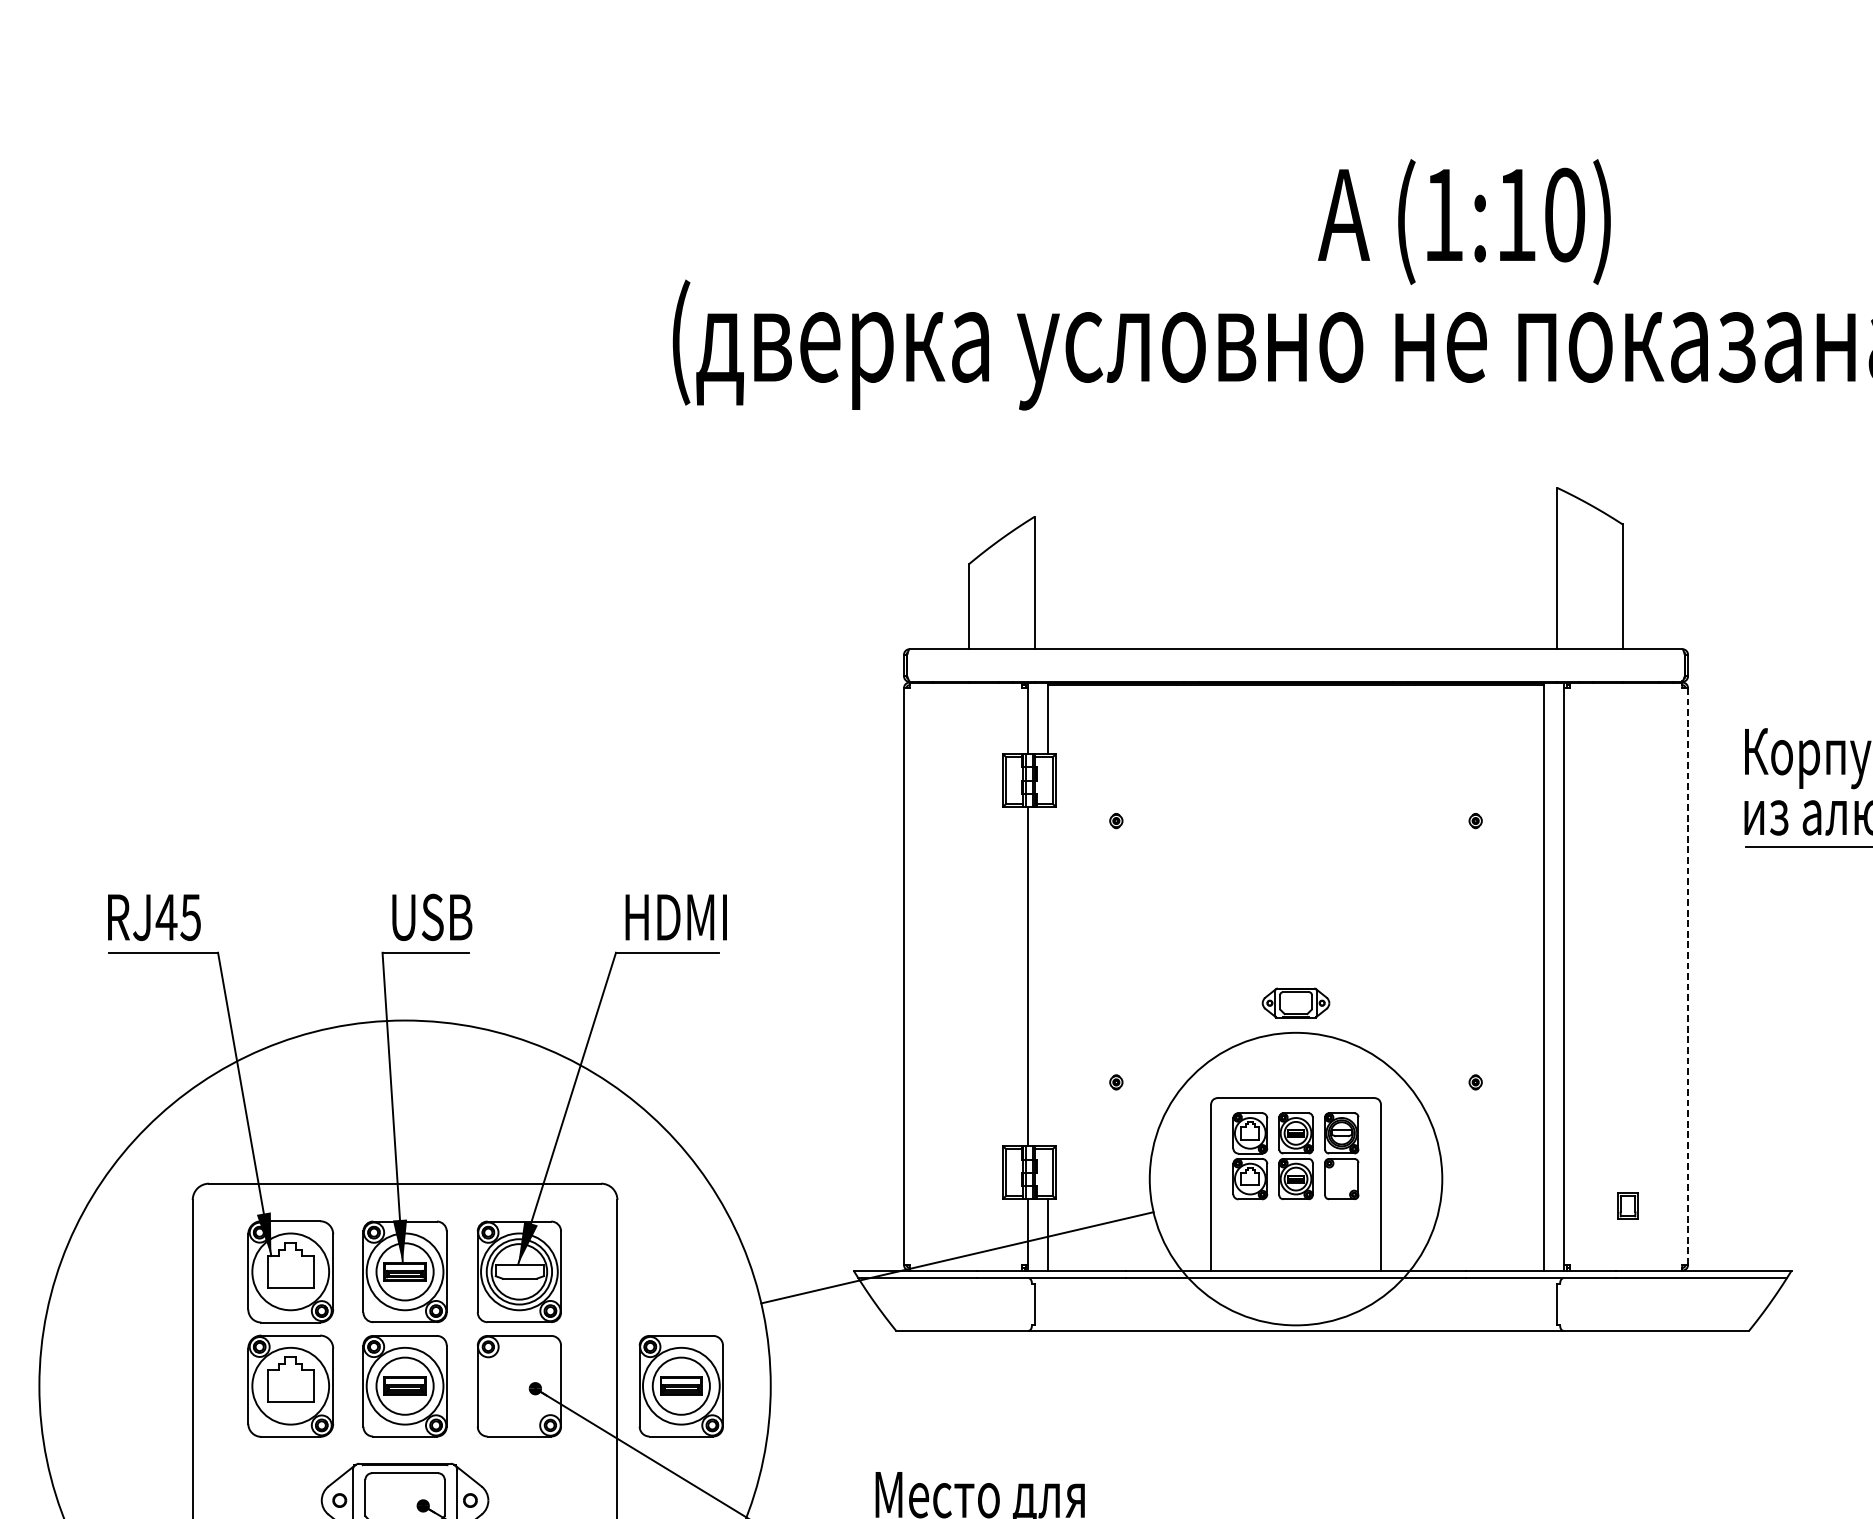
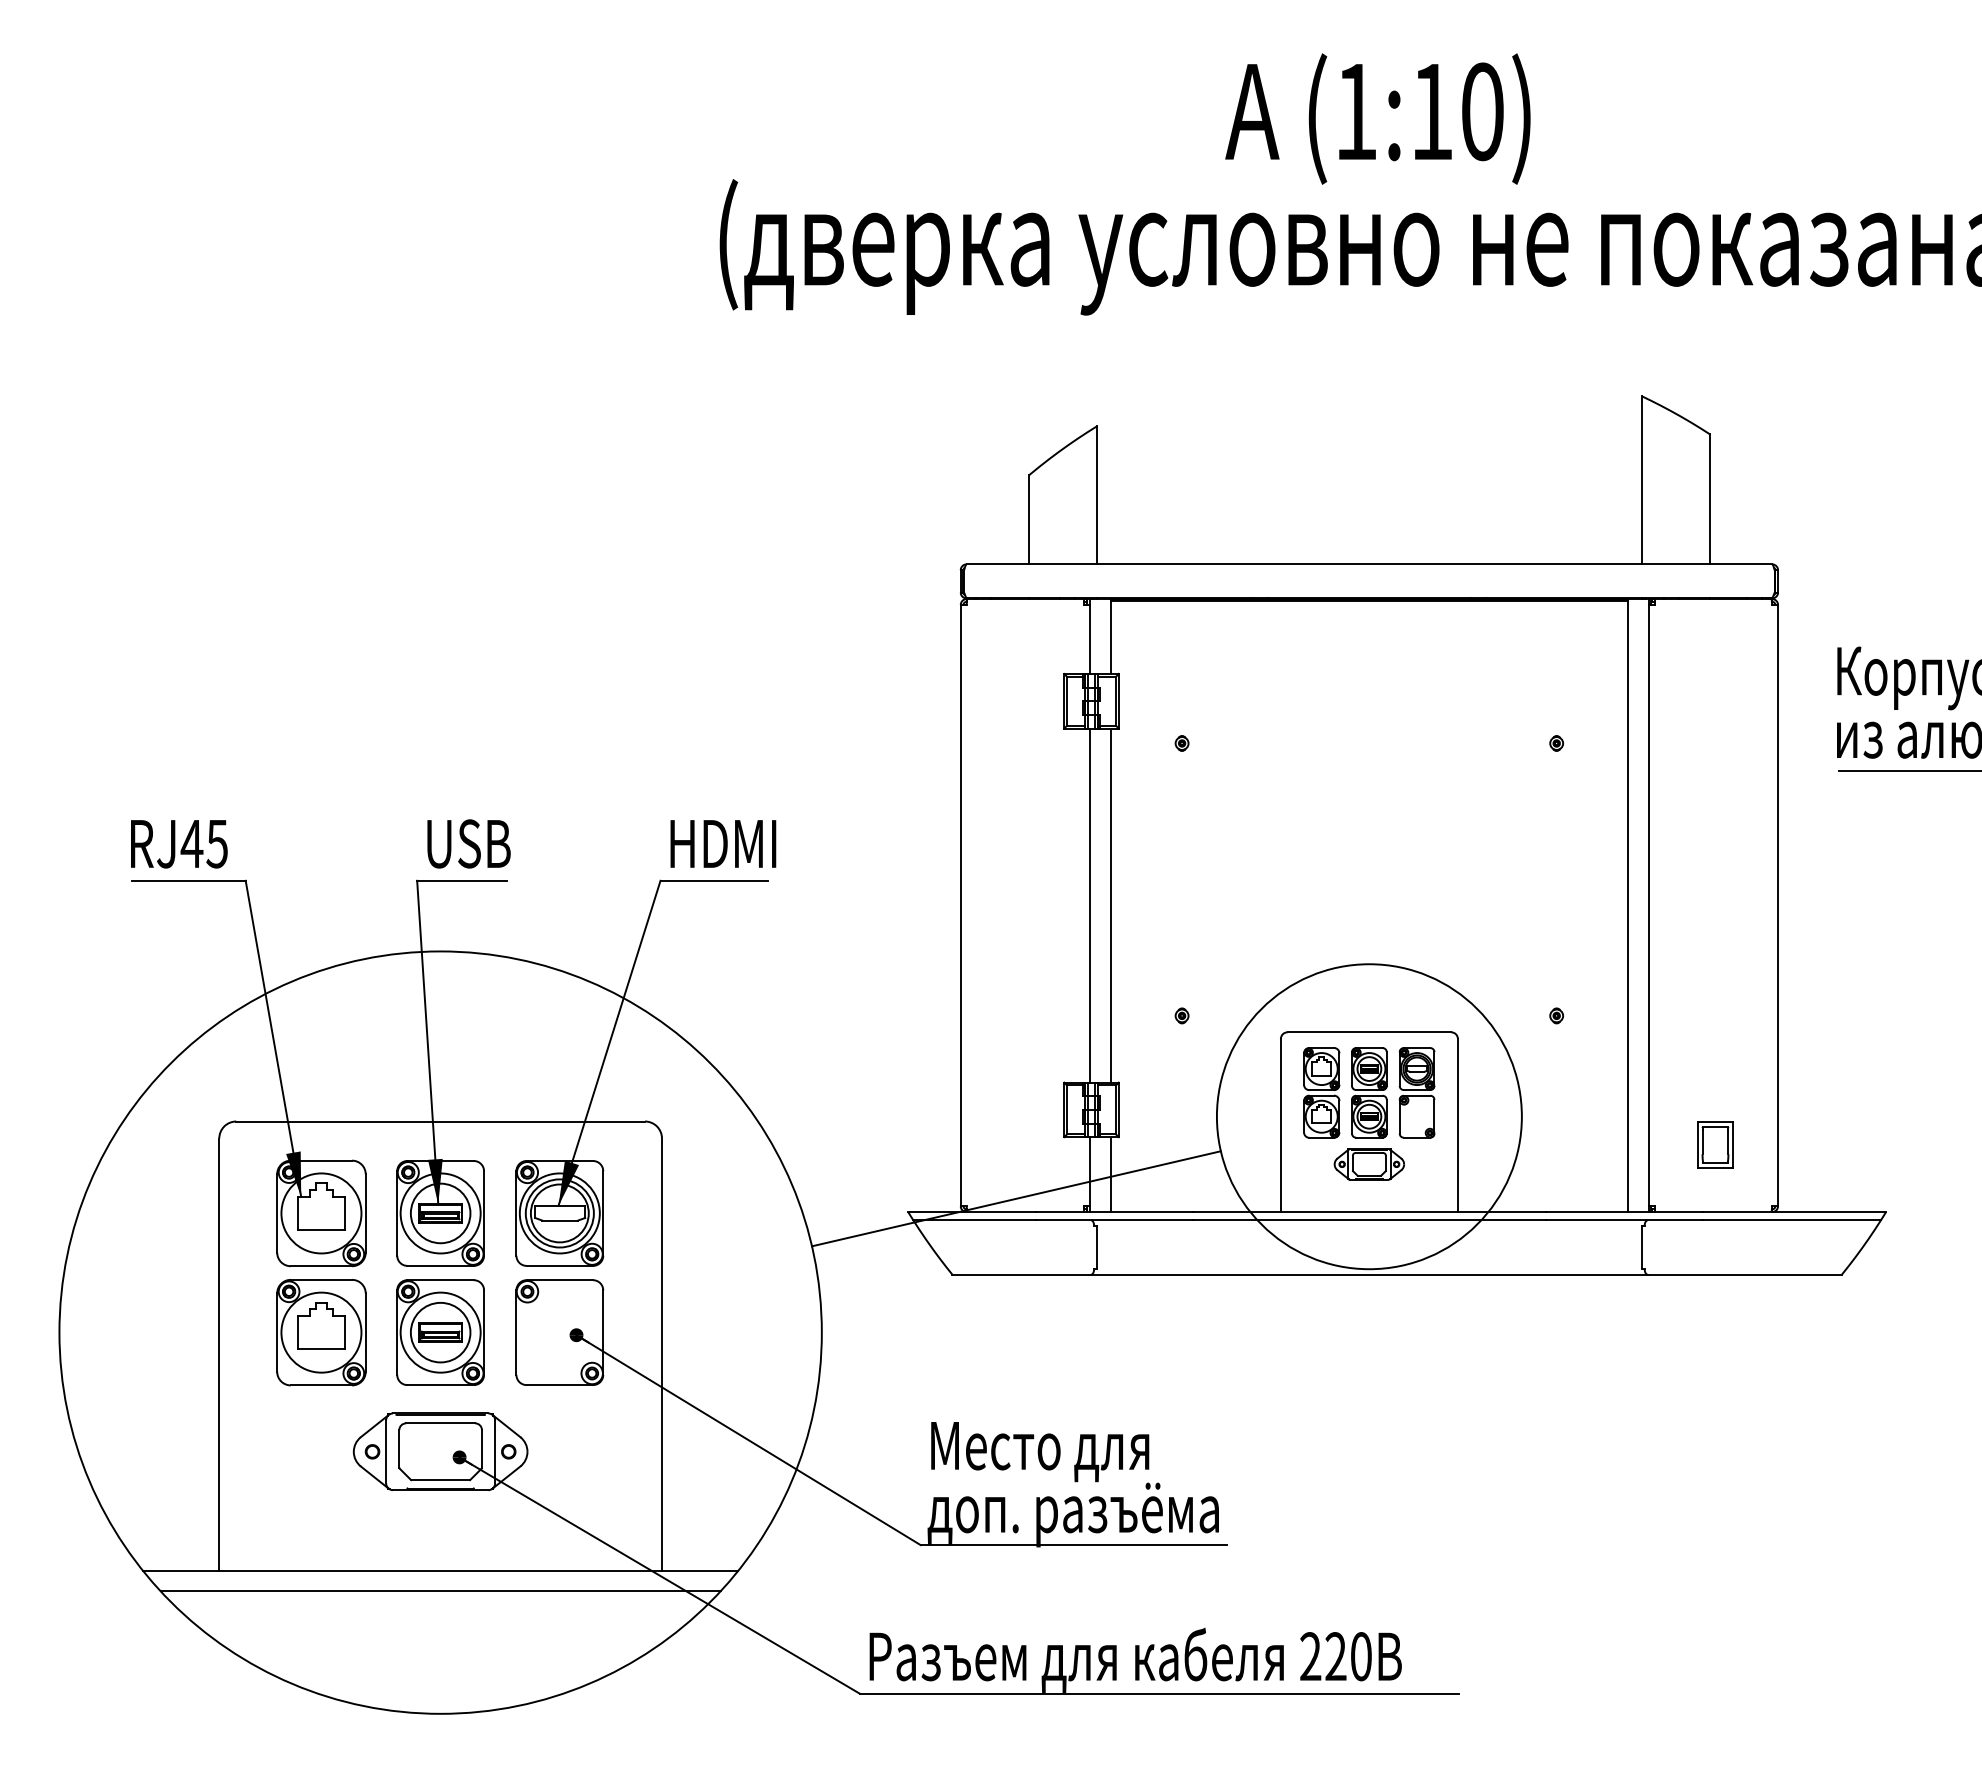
text: (1464, 221) -> (1377, 118), moved
line: (1047, 976) -> (1110, 905), added
line: (1688, 976) -> (1778, 905), dashed -> solid
part: (1295, 1003) -> (1368, 1164), moved
part: (1628, 1205) -> (1715, 1144), size x1.67
part: (681, 1386) -> (728, 1332), removed

